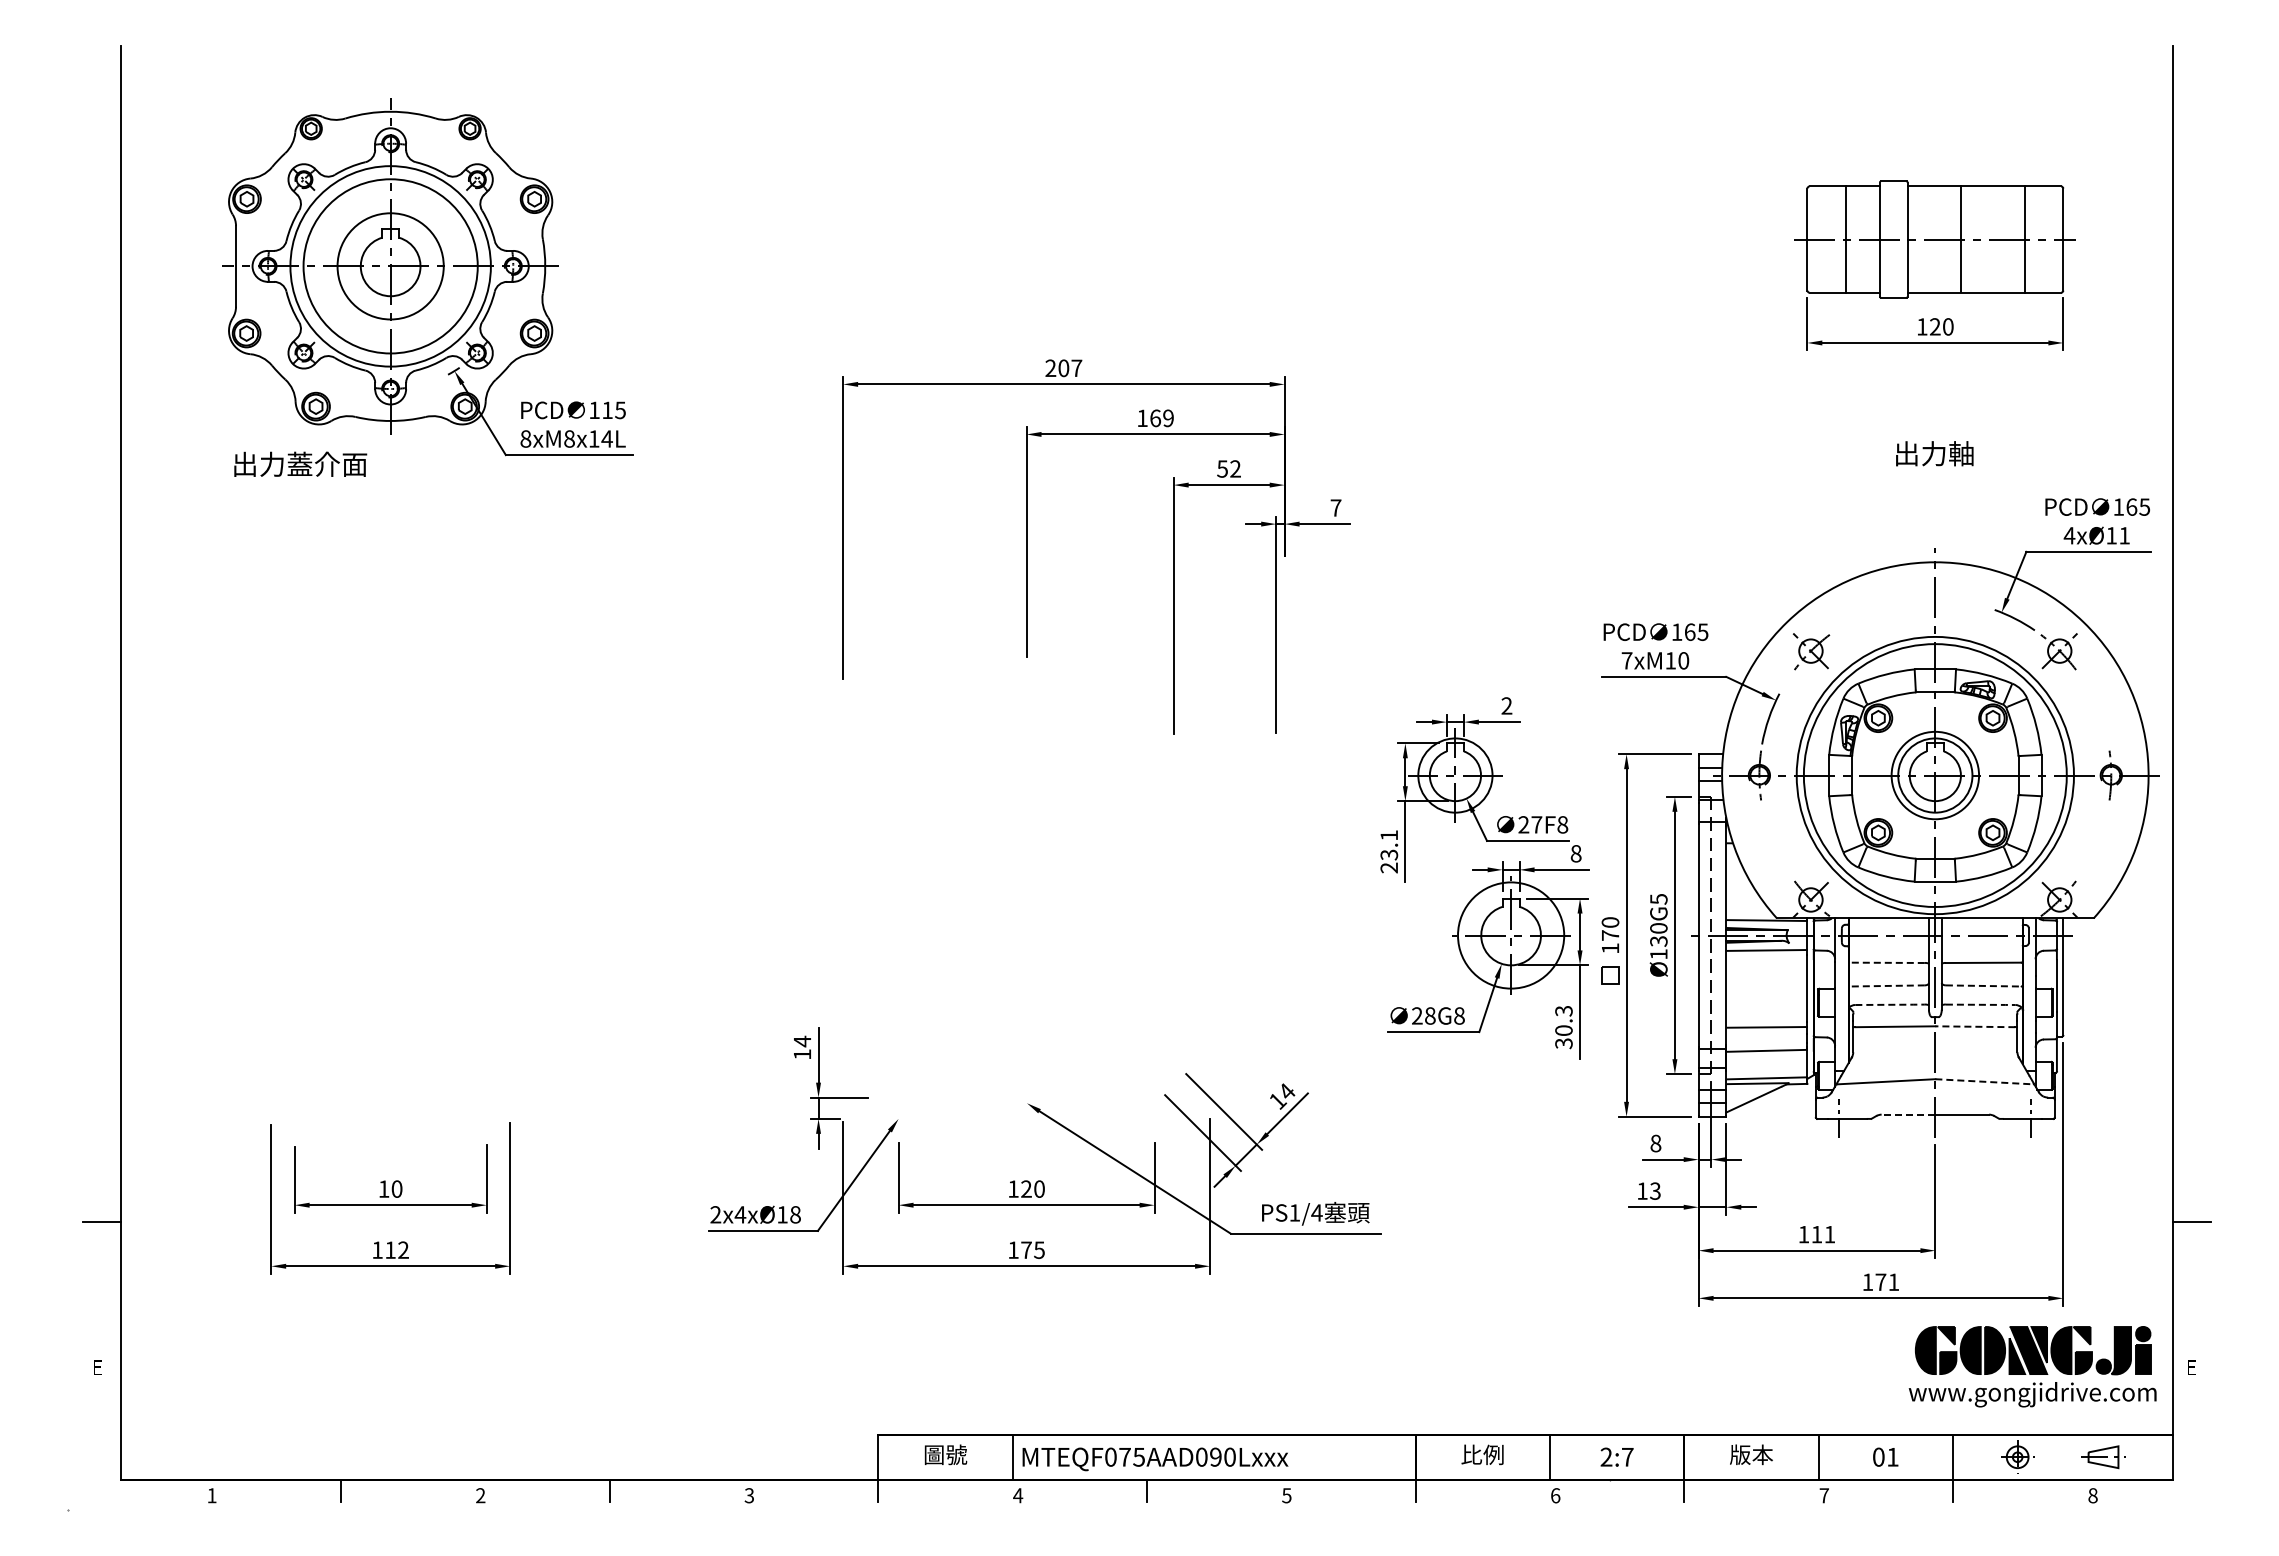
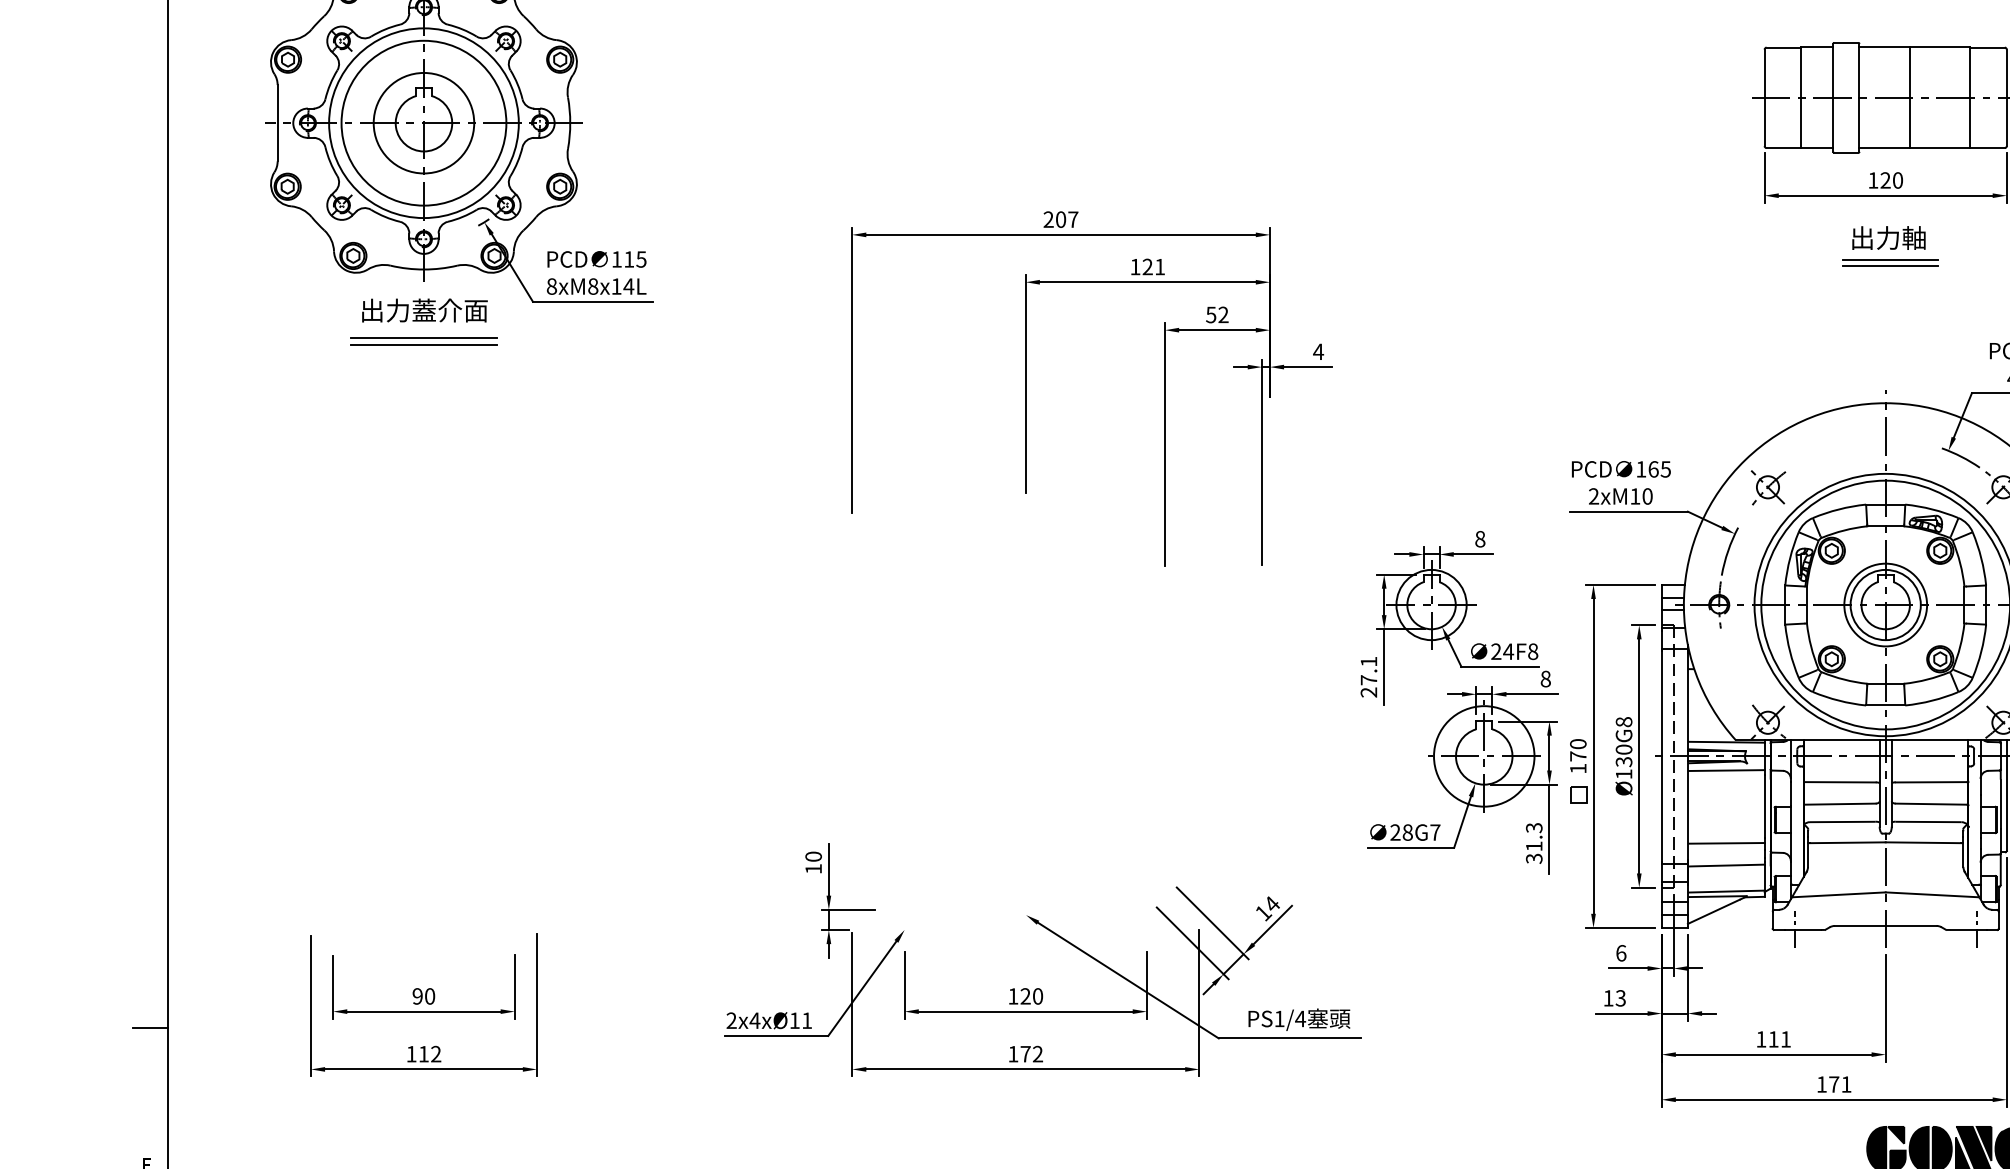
line: (1939, 410) -> (1889, 259), added
line: (1939, 416) -> (1889, 265), added
text: (1161, 418) -> (1153, 267), 169 -> 121
text: (1934, 453) -> (1888, 237), moved
text: (300, 463) -> (424, 309), moved
line: (390, 492) -> (423, 337), added
line: (390, 500) -> (423, 344), added
text: (1335, 507) -> (1318, 351), 7 -> 4
text: (1626, 660) -> (1593, 496), 7xM10 -> 2xM10
text: (1506, 705) -> (1479, 538), 2 -> 8
text: (1536, 824) -> (1508, 651), 27F8 -> 24F8
text: (1389, 854) -> (1369, 679), 23.1 -> 27.1
text: (1658, 898) -> (1623, 721), Ø130G5 -> Ø130G8
line: (1886, 962) -> (1839, 781), dashed -> solid
line: (1886, 985) -> (1839, 803), dashed -> solid
line: (1983, 985) -> (1931, 803), dashed -> solid
line: (1891, 1004) -> (1844, 821), dashed -> solid
line: (1981, 1004) -> (1929, 821), dashed -> solid
text: (1459, 1015) -> (1435, 832), 28G8 -> 28G7
line: (1974, 1026) -> (1922, 842), dashed -> solid
text: (1563, 1030) -> (1533, 846), 30.3 -> 31.3
text: (802, 1041) -> (813, 856), 14 -> 10
line: (1984, 1081) -> (1932, 894), dashed -> solid
line: (1908, 1114) -> (1860, 925), dashed -> solid
text: (1655, 1143) -> (1620, 953), 8 -> 6
text: (383, 1188) -> (417, 995), 10 -> 90
text: (795, 1214) -> (807, 1020), 2x4xØ18 -> 2x4xØ11
text: (1039, 1250) -> (1037, 1054), 175 -> 172

